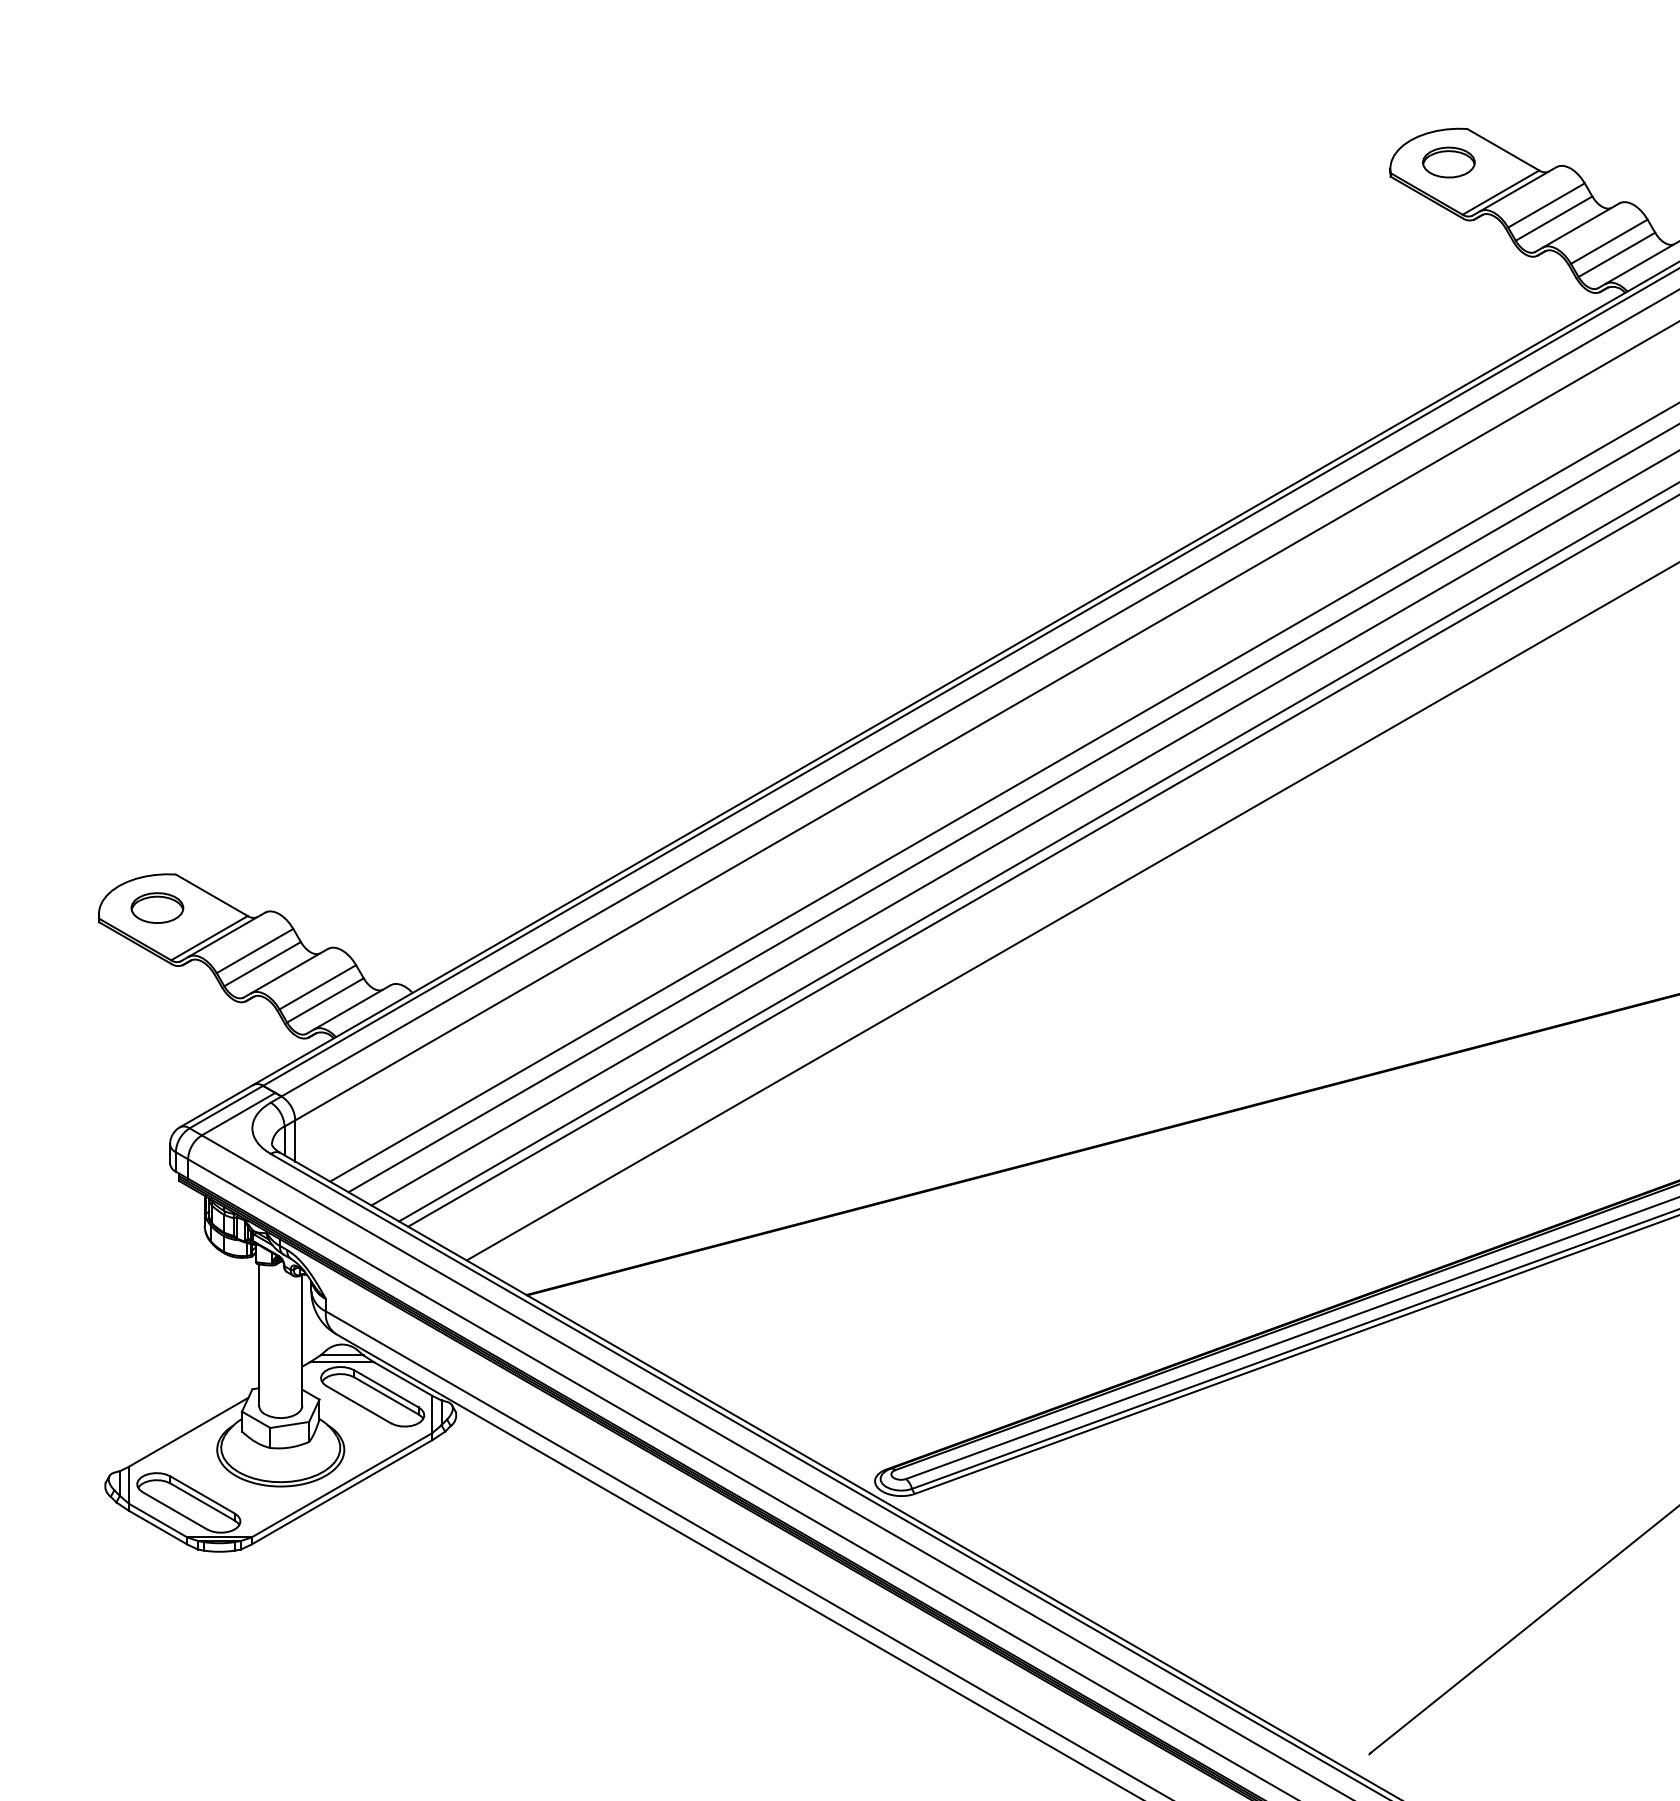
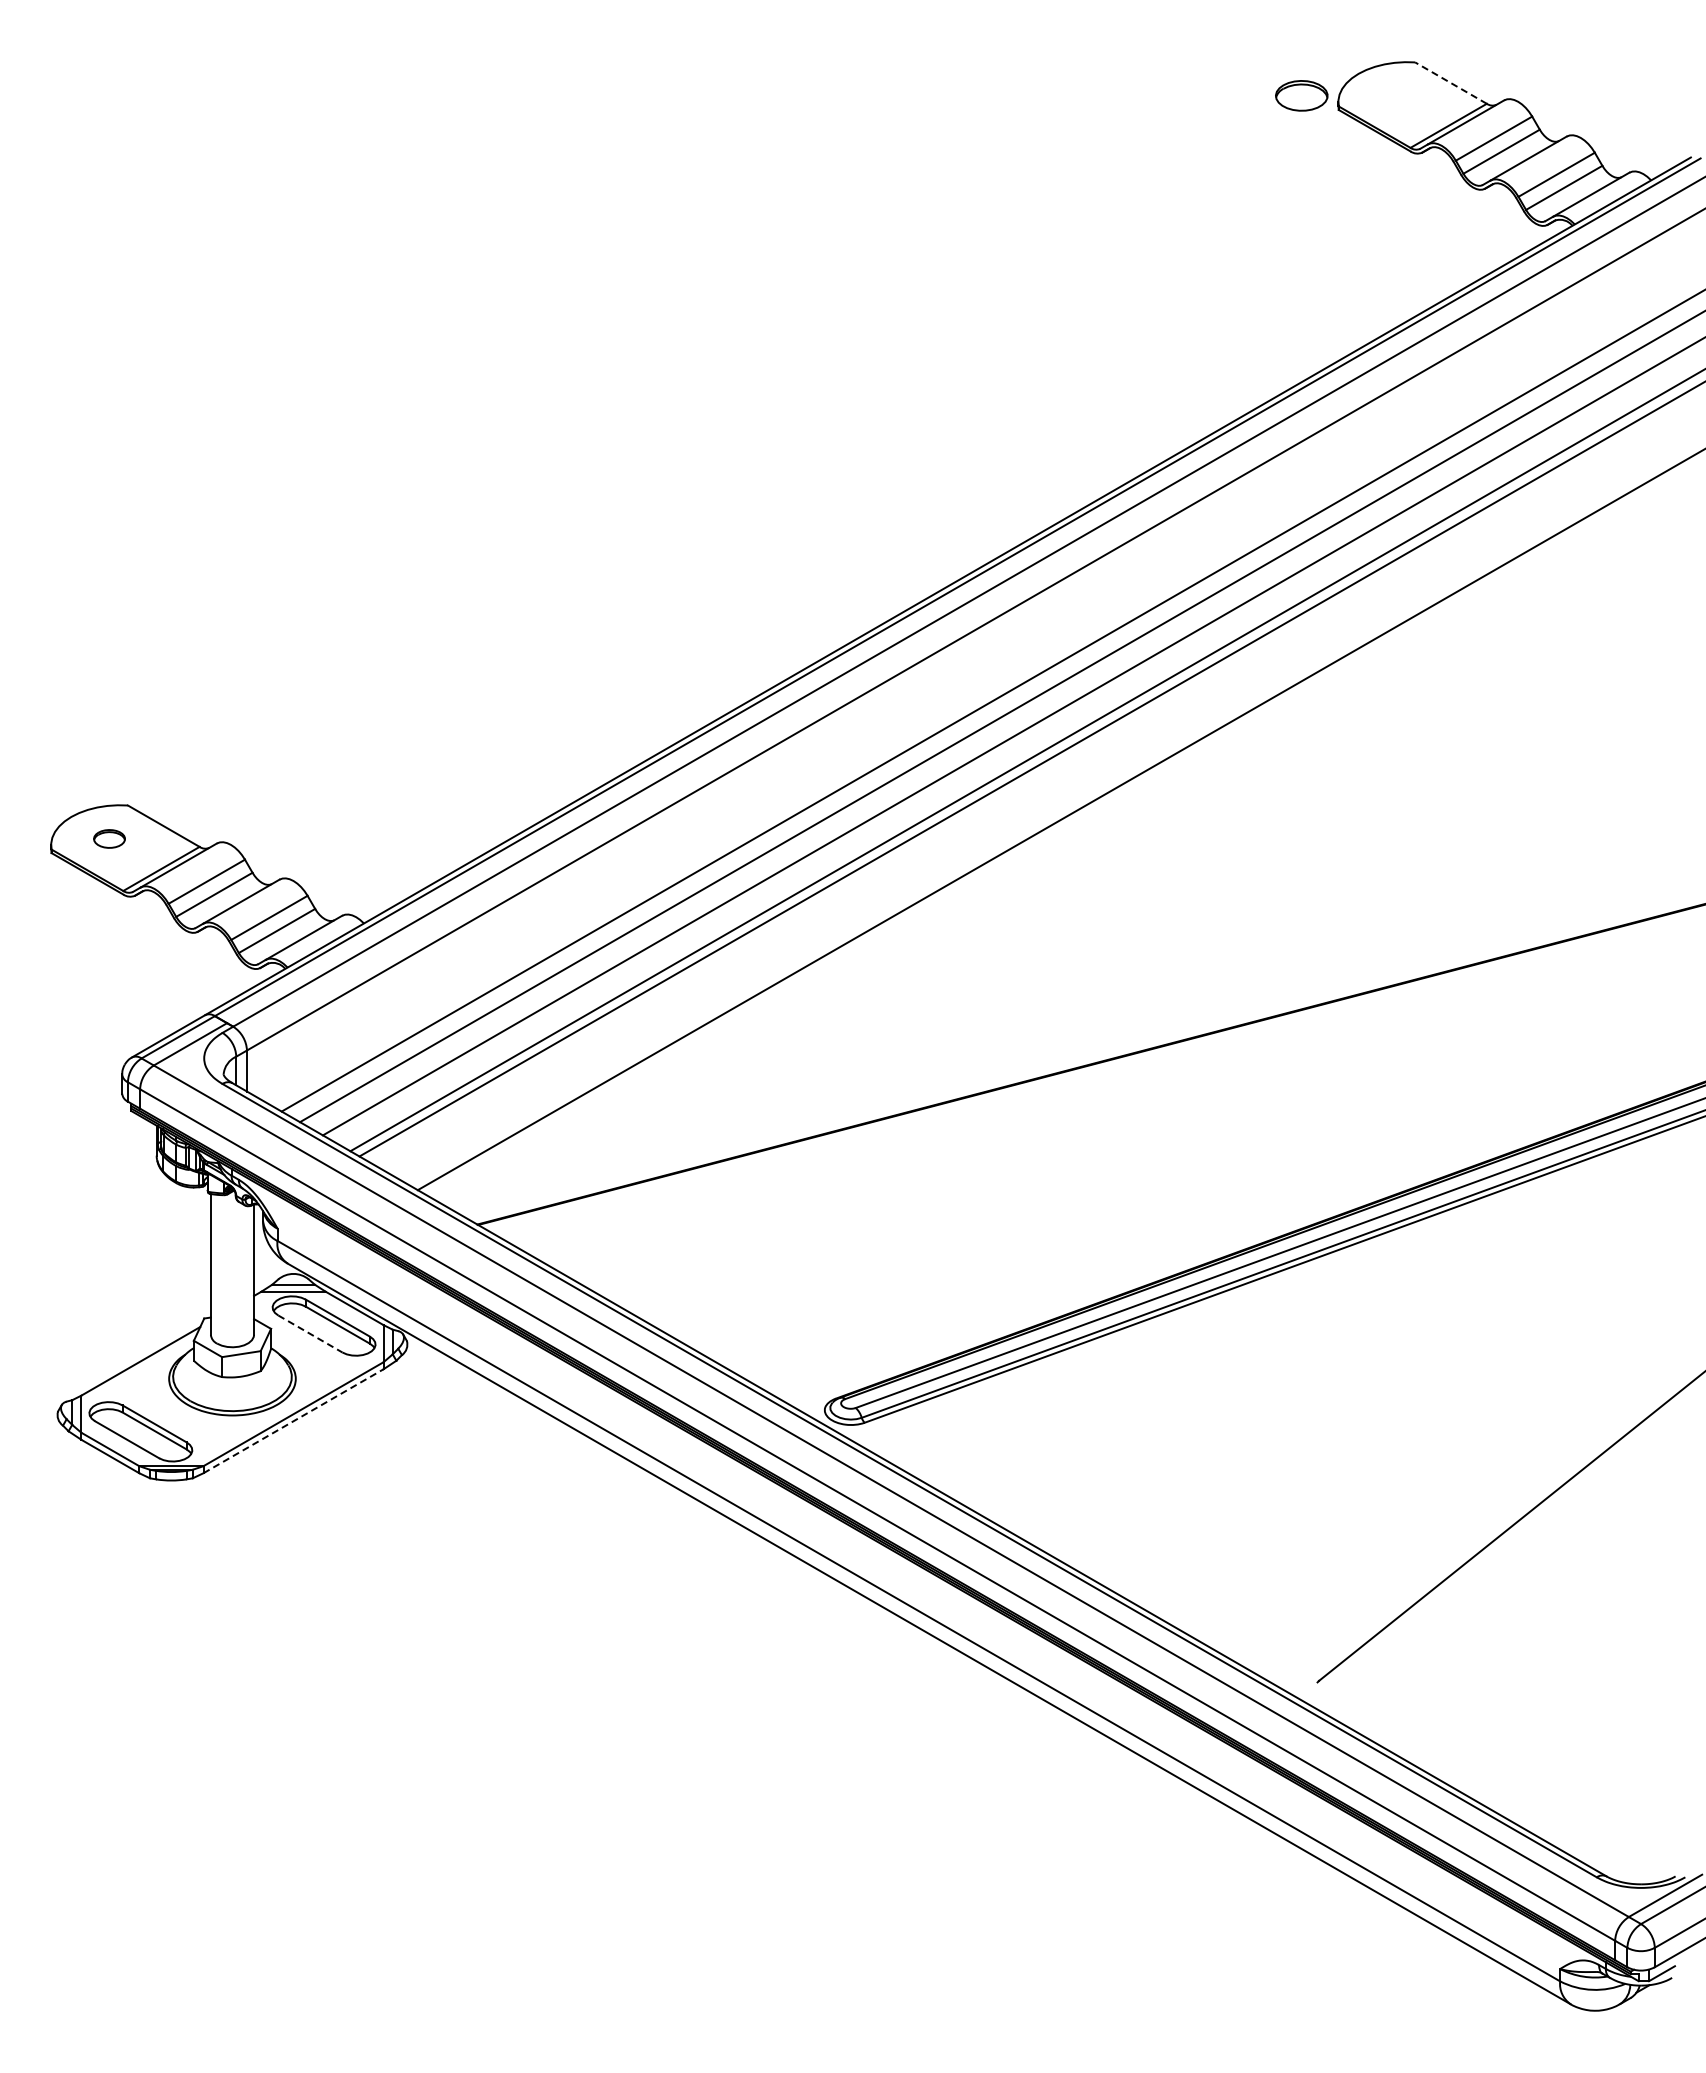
line: (1502, 149) -> (1450, 82), solid -> dashed
part: (1448, 162) -> (1301, 95), moved
part: (157, 907) -> (109, 838), size x0.6
line: (359, 1405) -> (310, 1334), solid -> dashed
line: (341, 1492) -> (293, 1421), solid -> dashed

